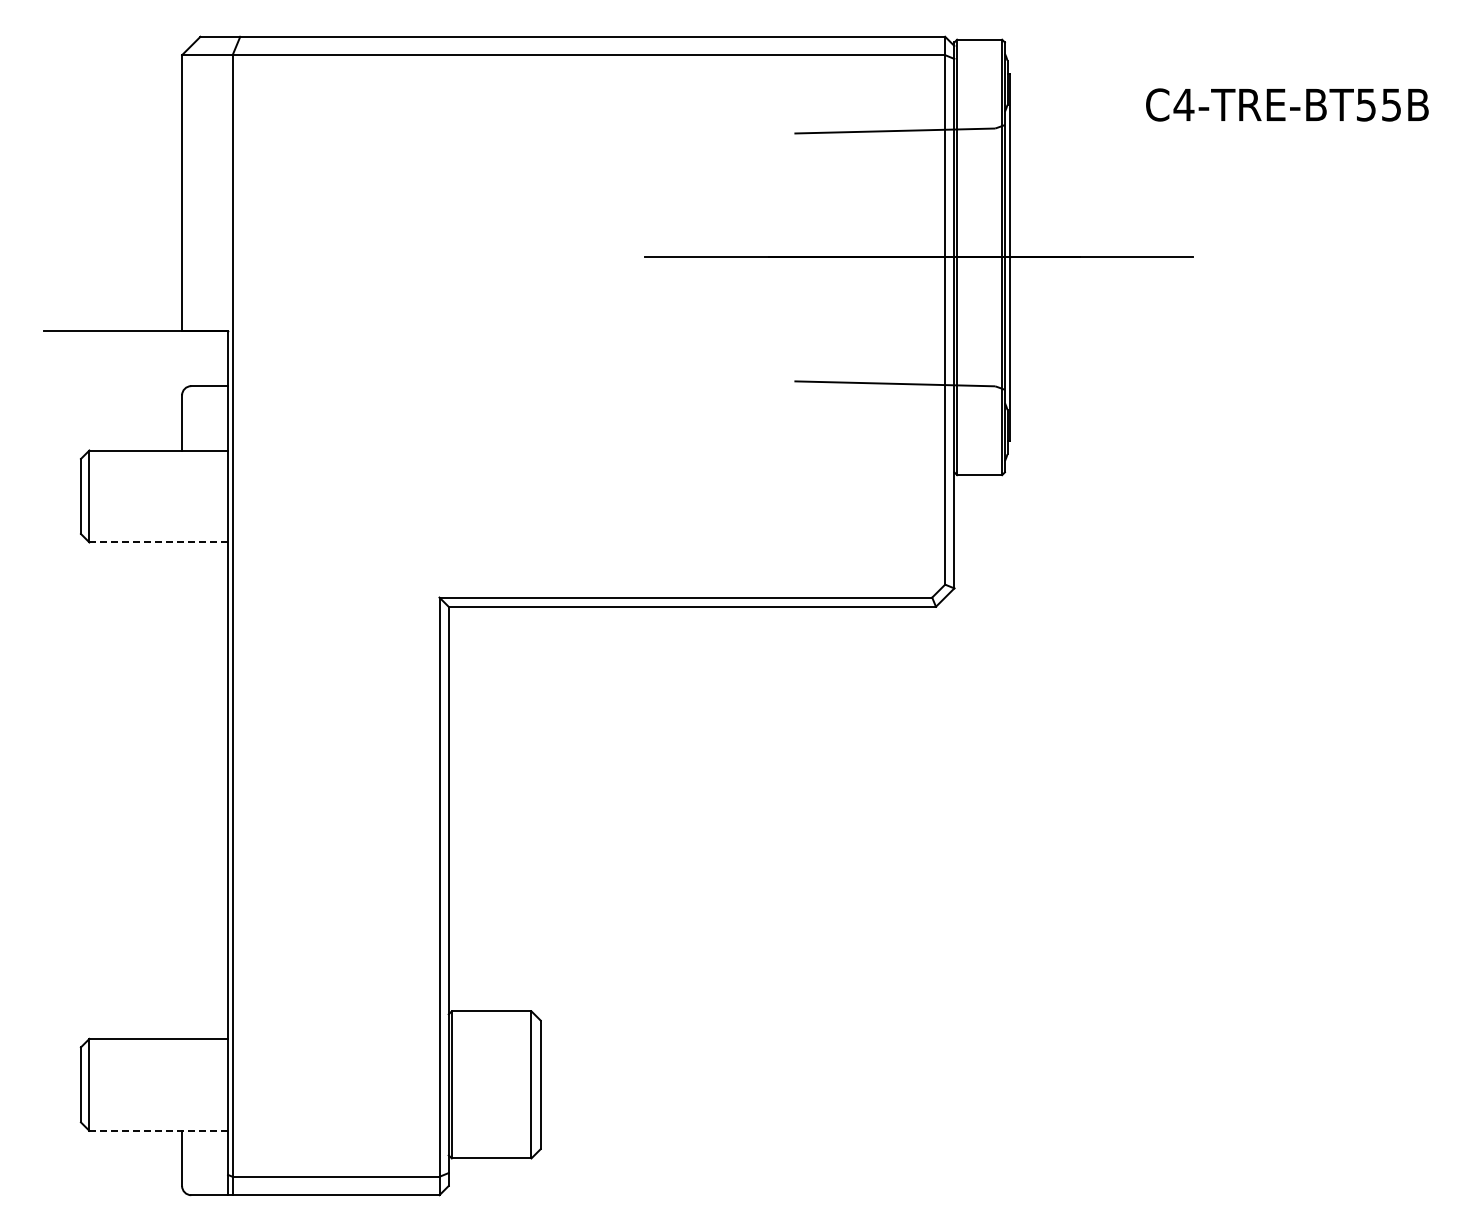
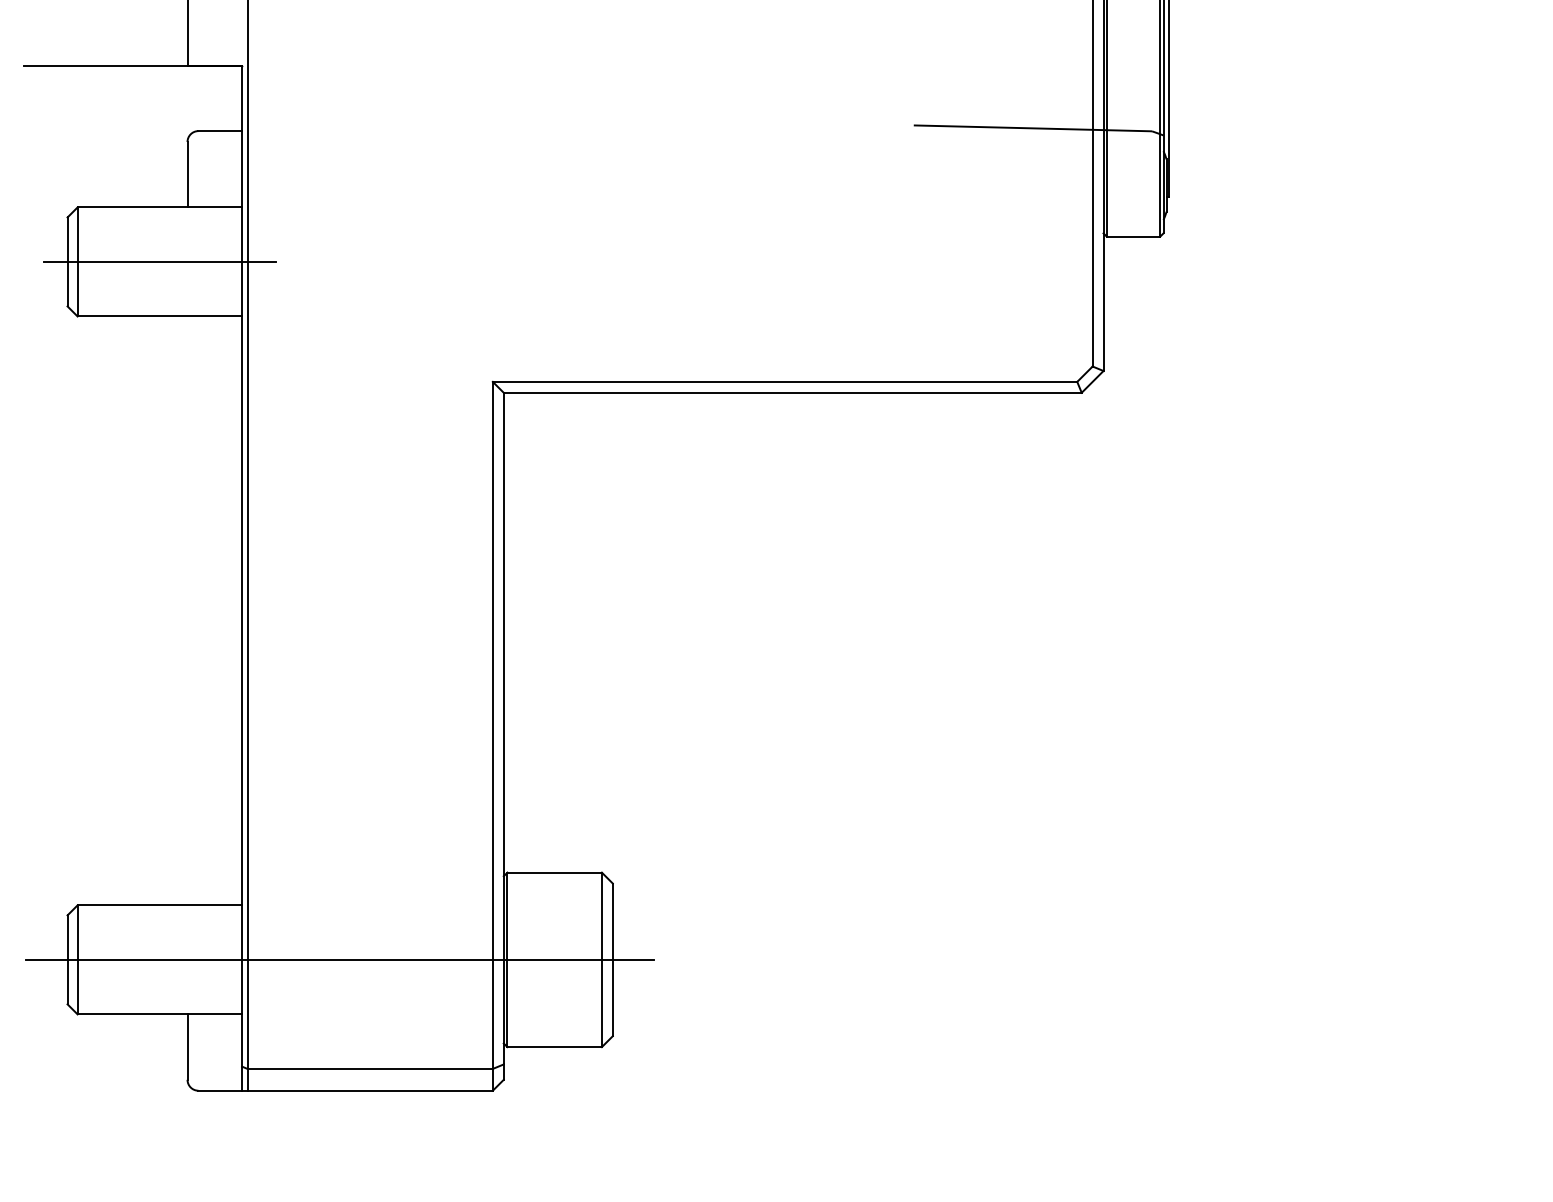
line: (158, 496) -> (159, 261), added
line: (159, 542) -> (160, 316), dashed -> solid
line: (310, 1084) -> (339, 959), added
line: (159, 1130) -> (160, 1013), dashed -> solid

